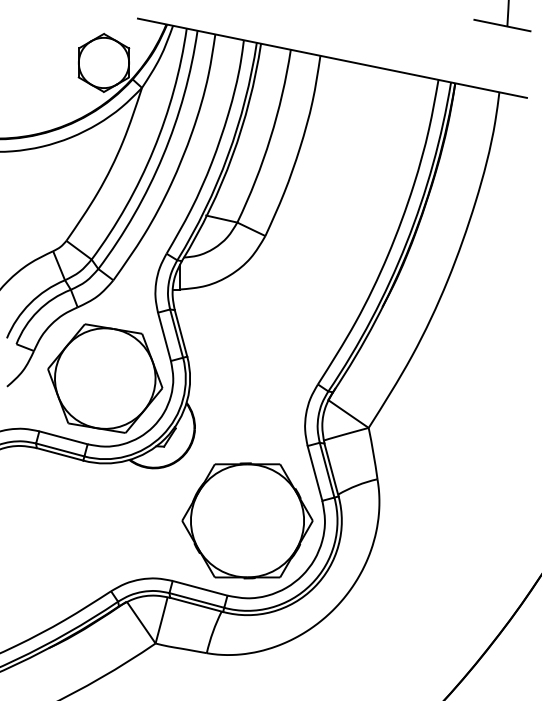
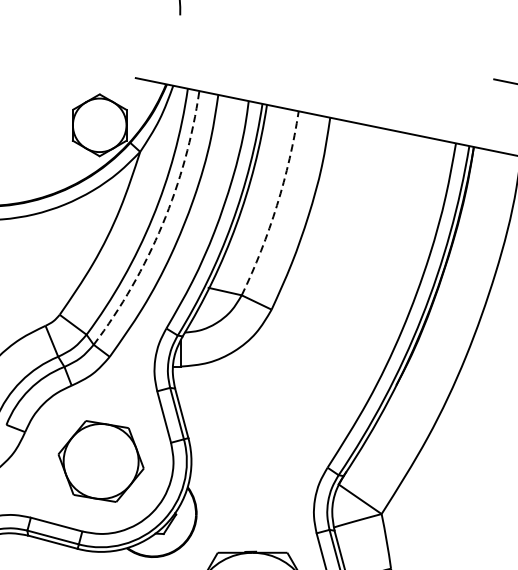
arc: (270, 138) -> (277, 205), solid -> dashed
arc: (162, 156) -> (162, 224), solid -> dashed
part: (105, 378) -> (101, 461), size x0.7

